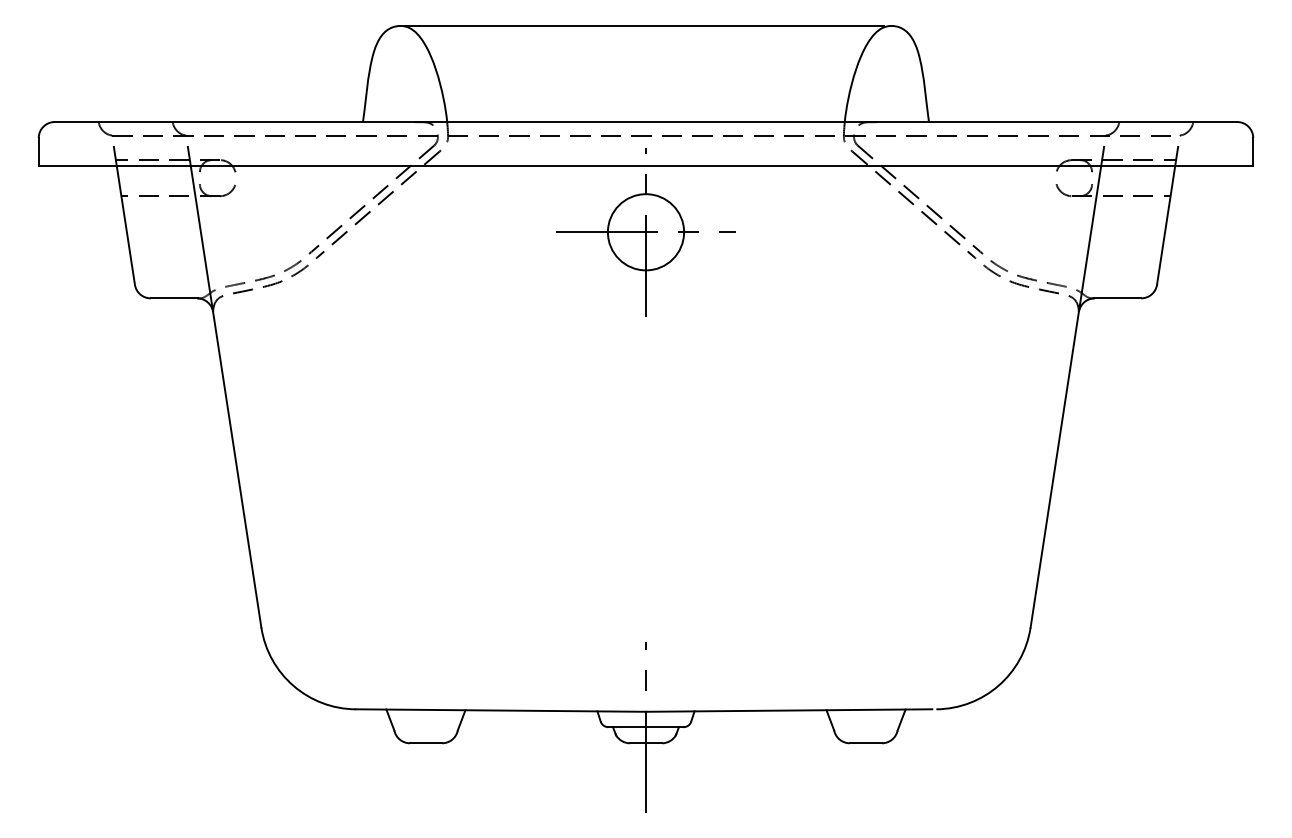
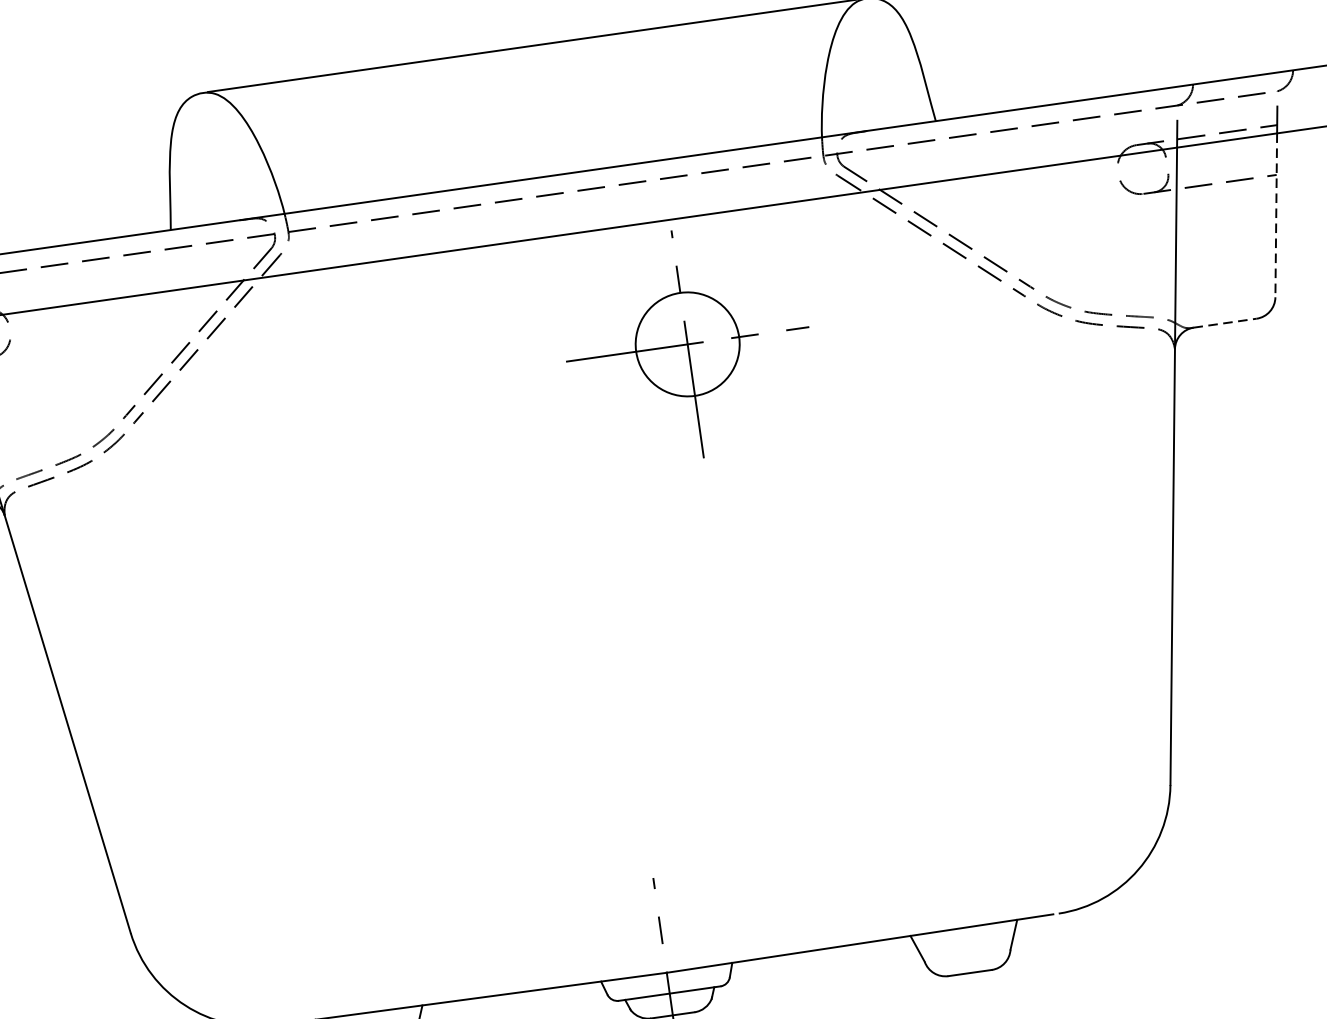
line: (1166, 225) -> (1276, 215), solid -> dashed
part: (645, 232) -> (687, 344), moved
line: (1118, 298) -> (1225, 323), solid -> dashed

